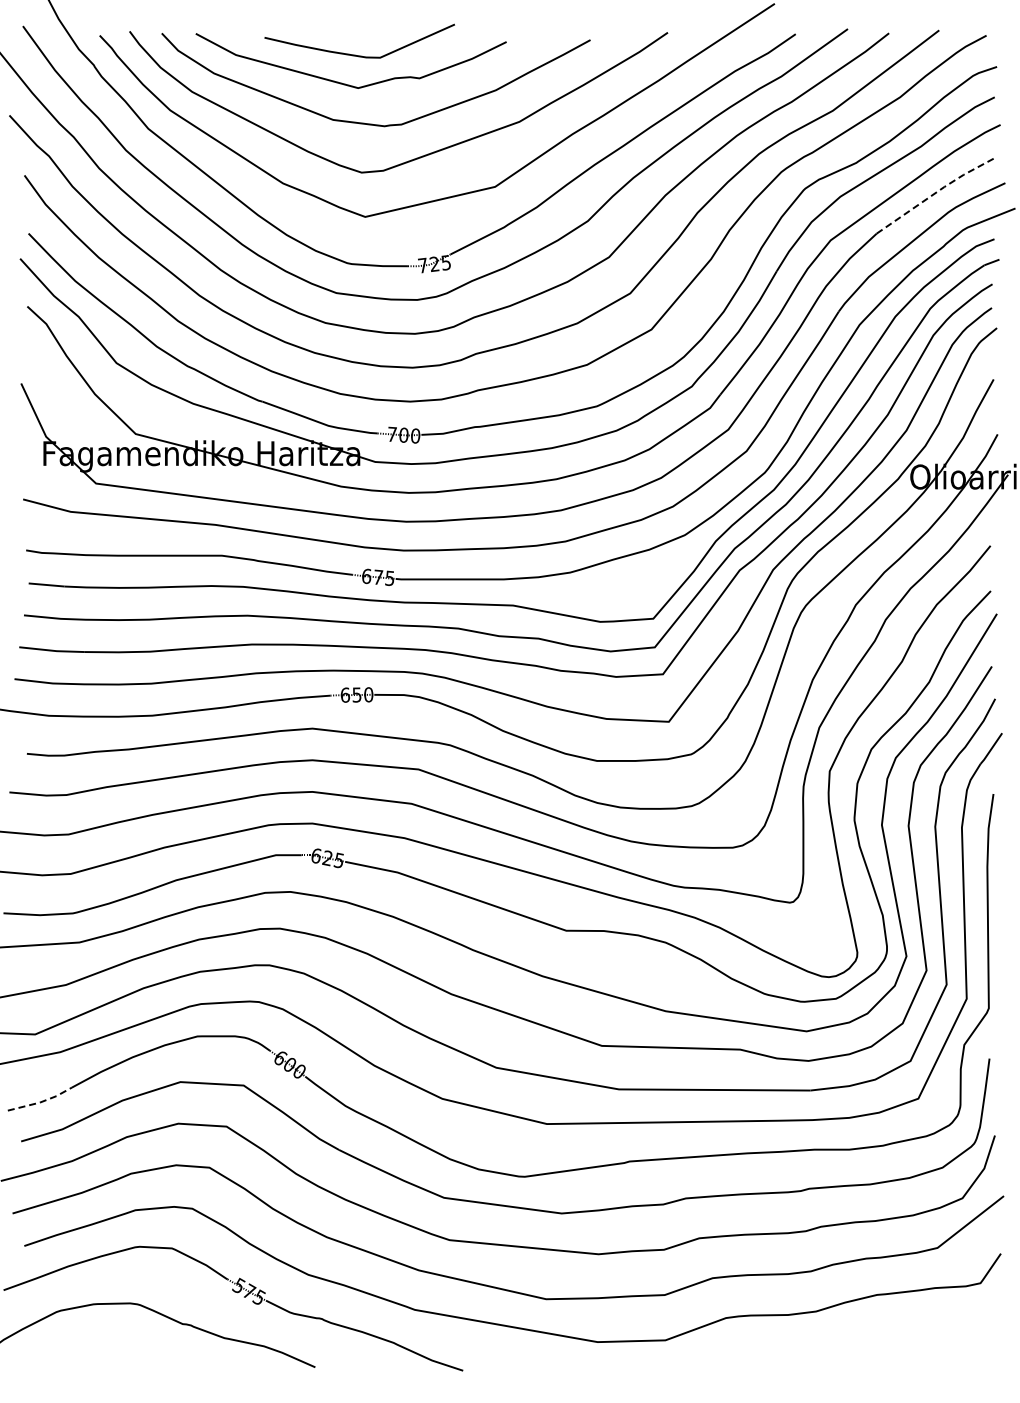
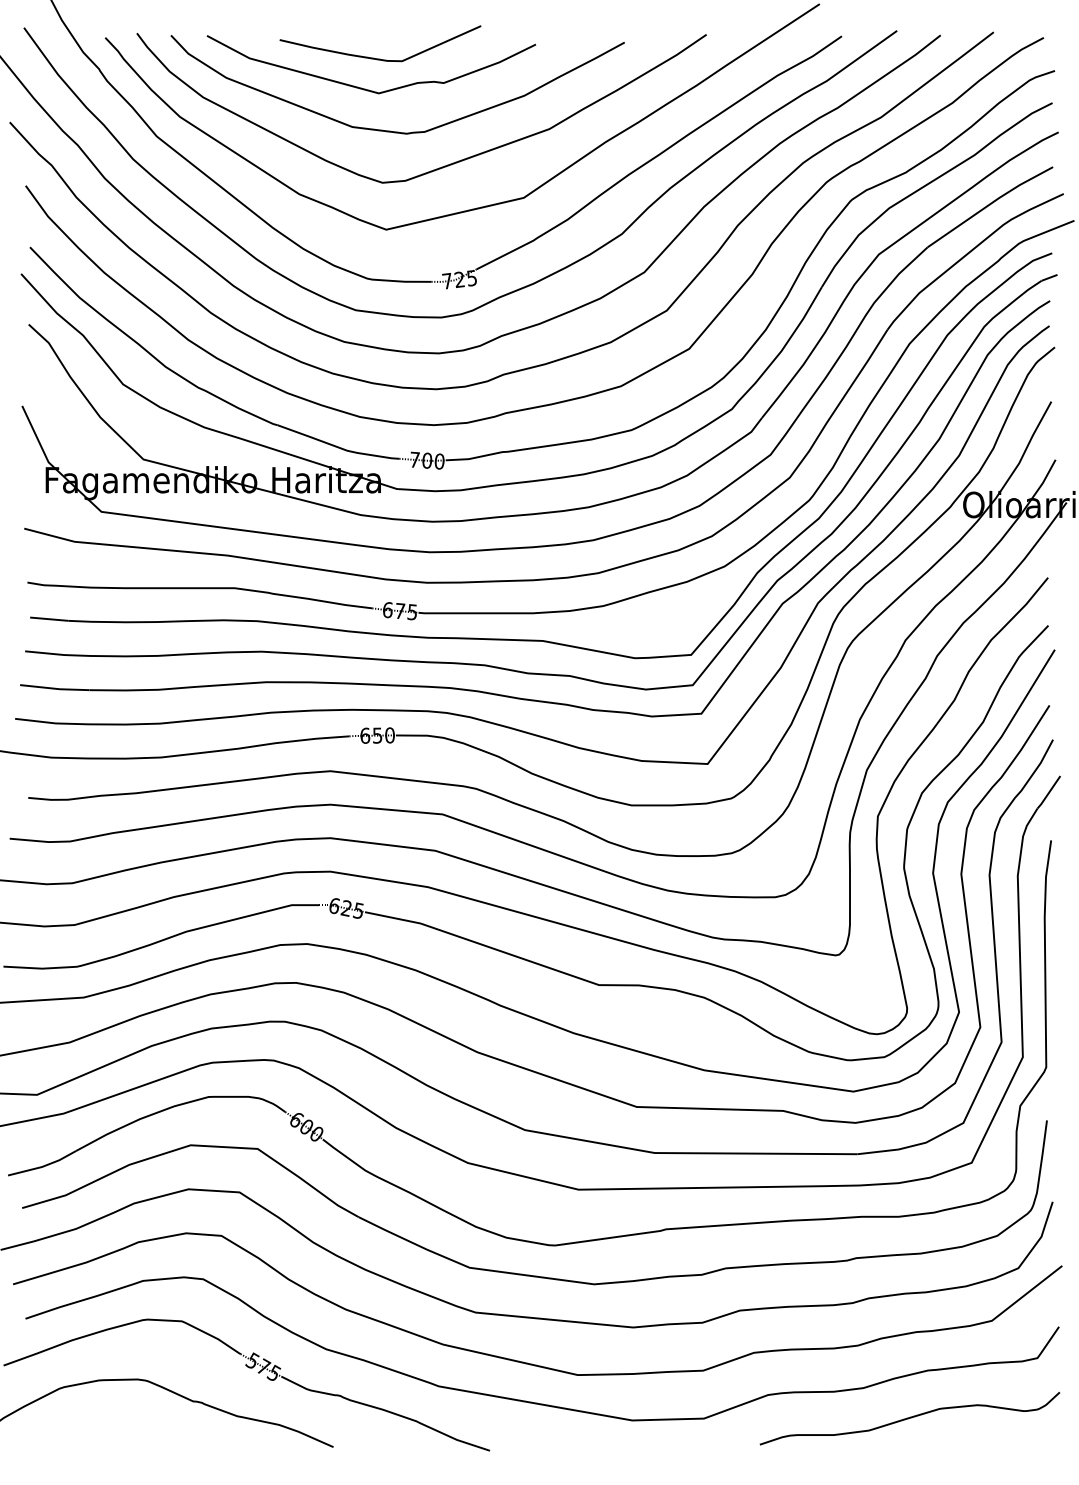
line: (935, 193) -> (989, 204), dashed -> solid
line: (40, 1102) -> (42, 1166), dashed -> solid
curve: (859, 1340) -> (909, 1418), added

